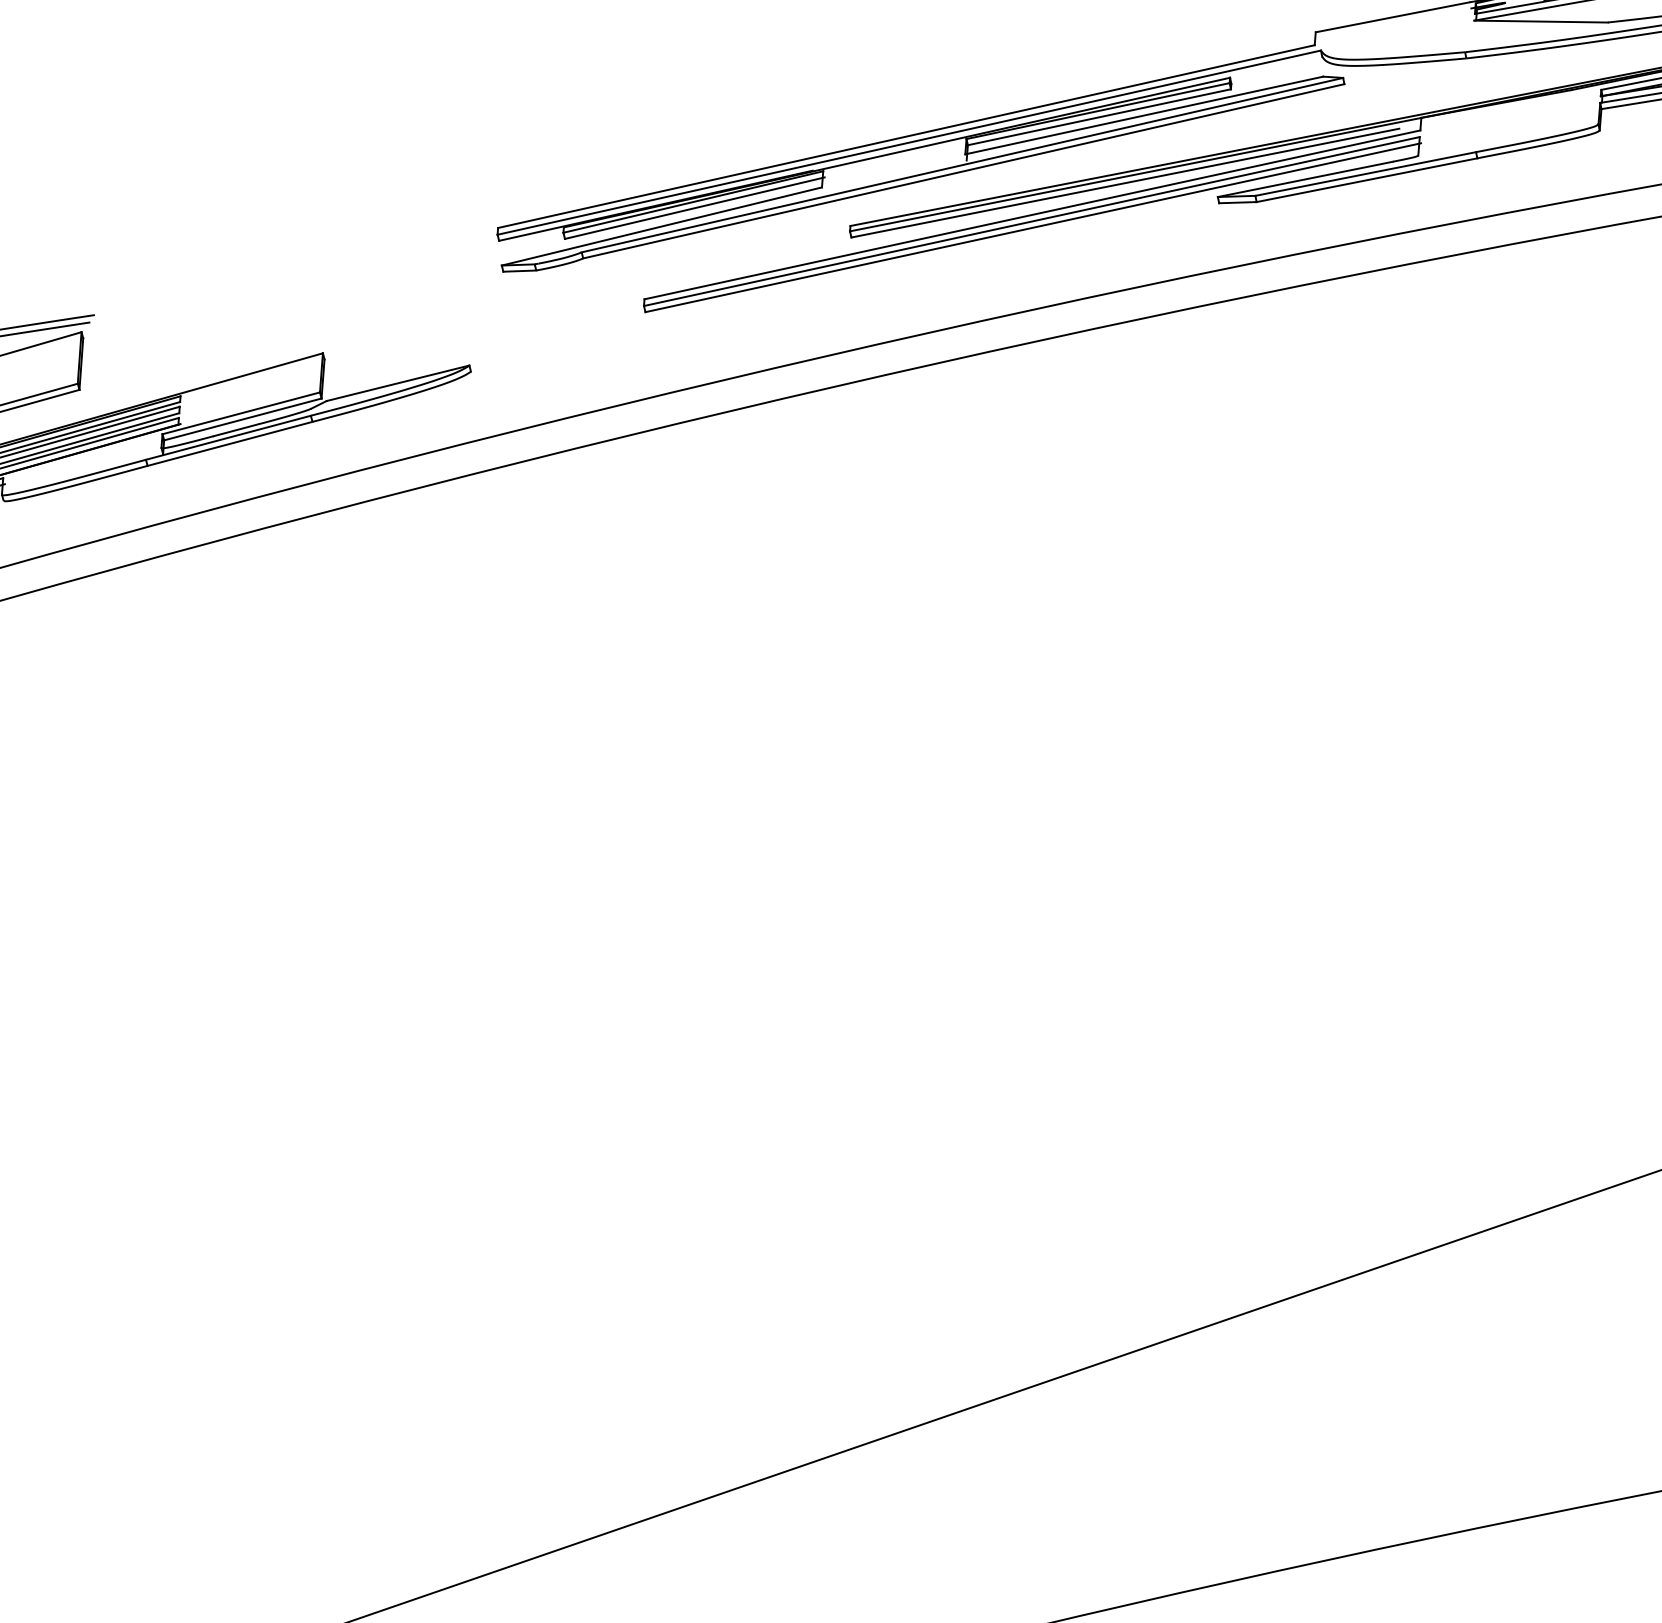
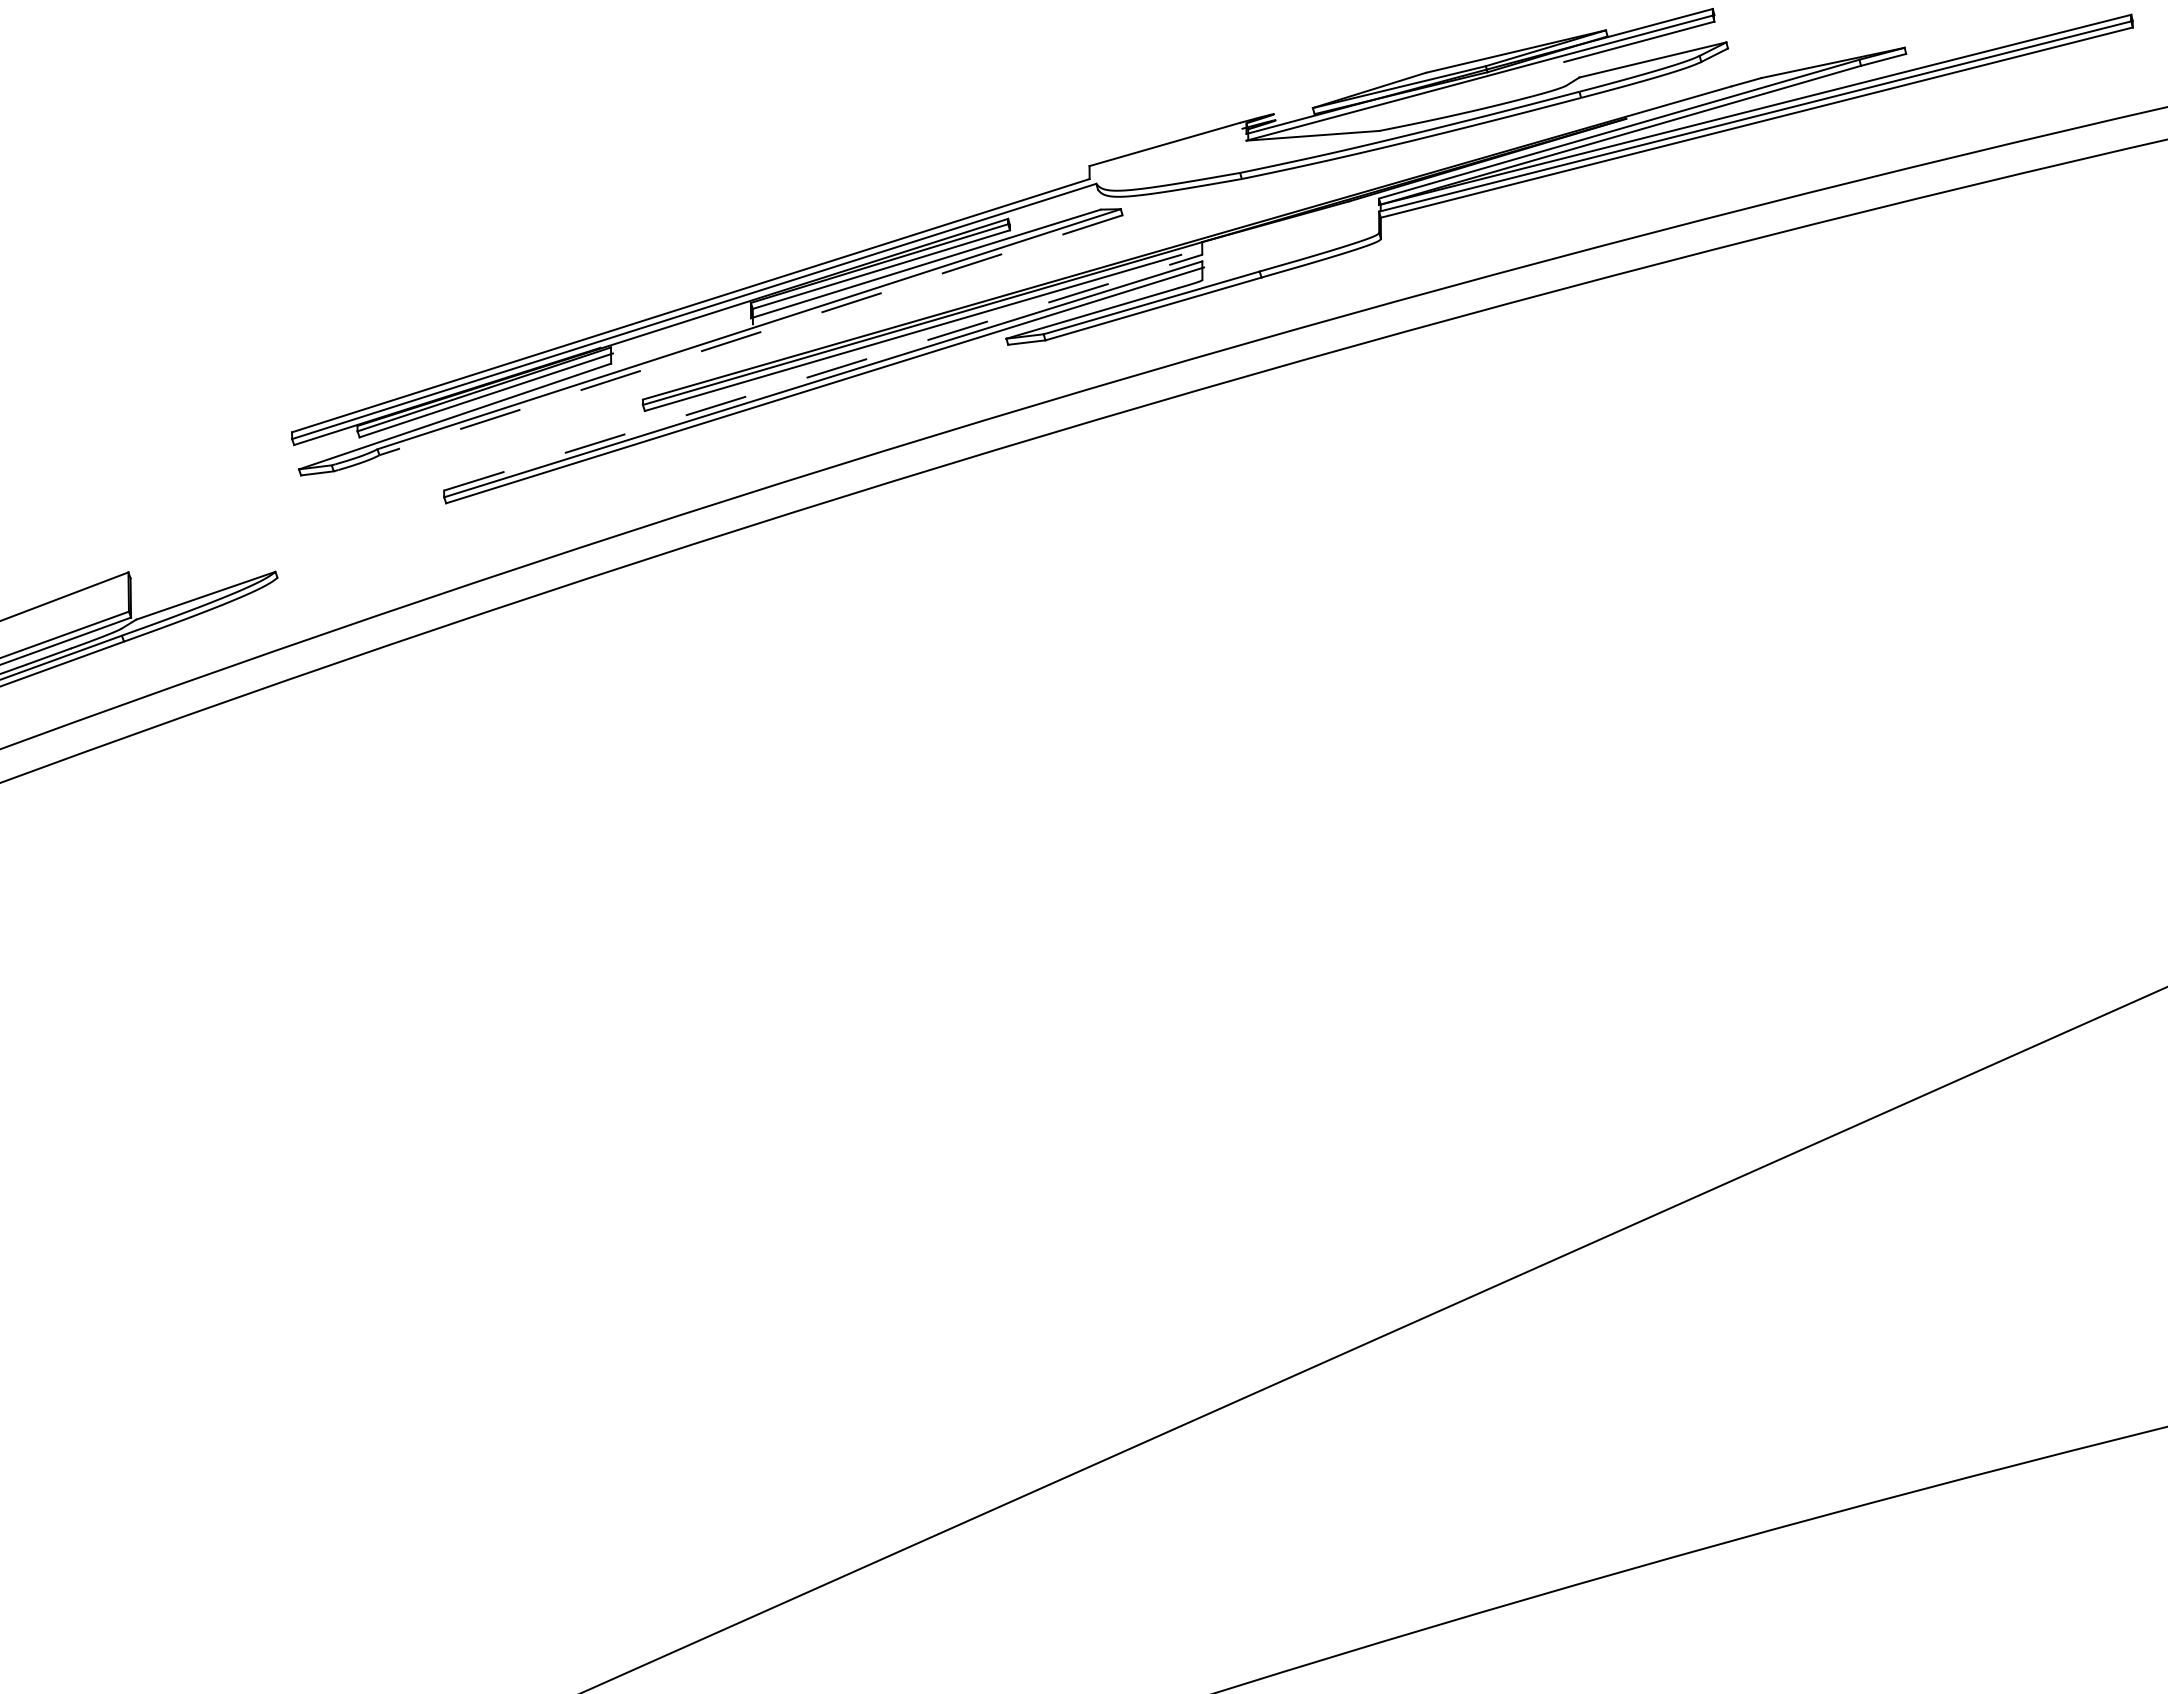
line: (963, 171) -> (750, 335), solid -> dashed
line: (1032, 214) -> (823, 372), solid -> dashed

